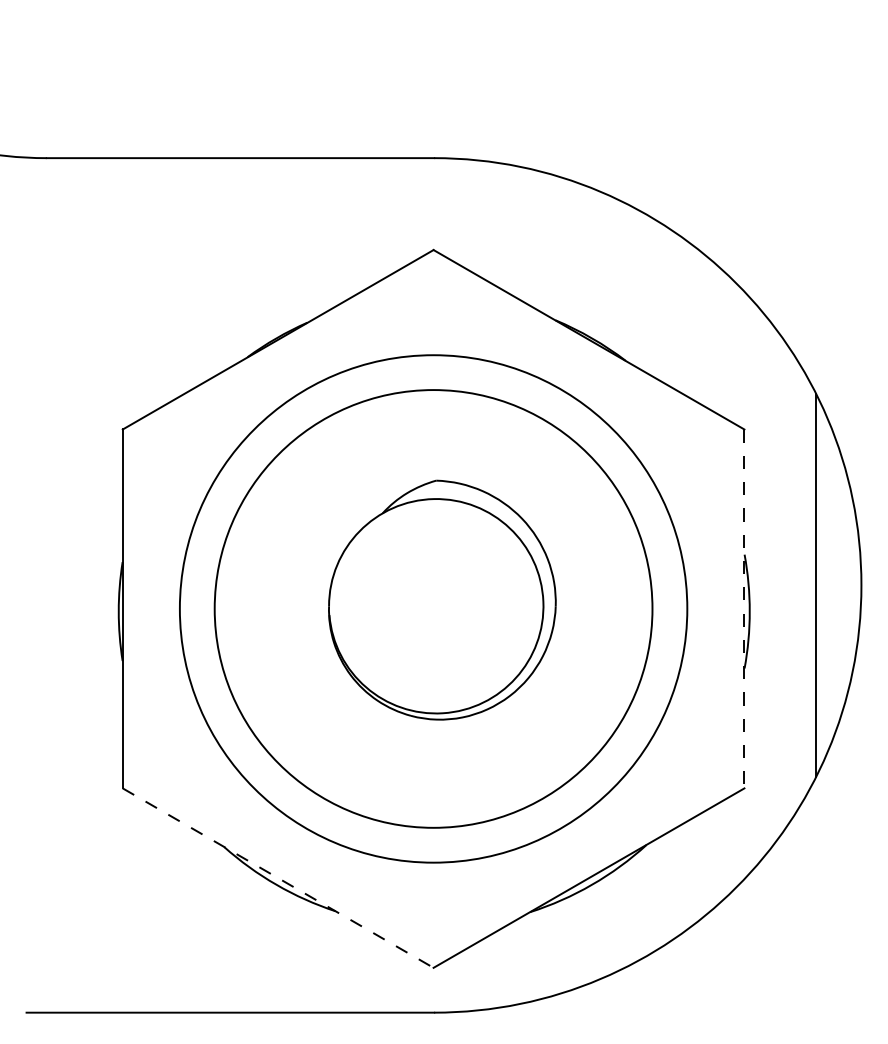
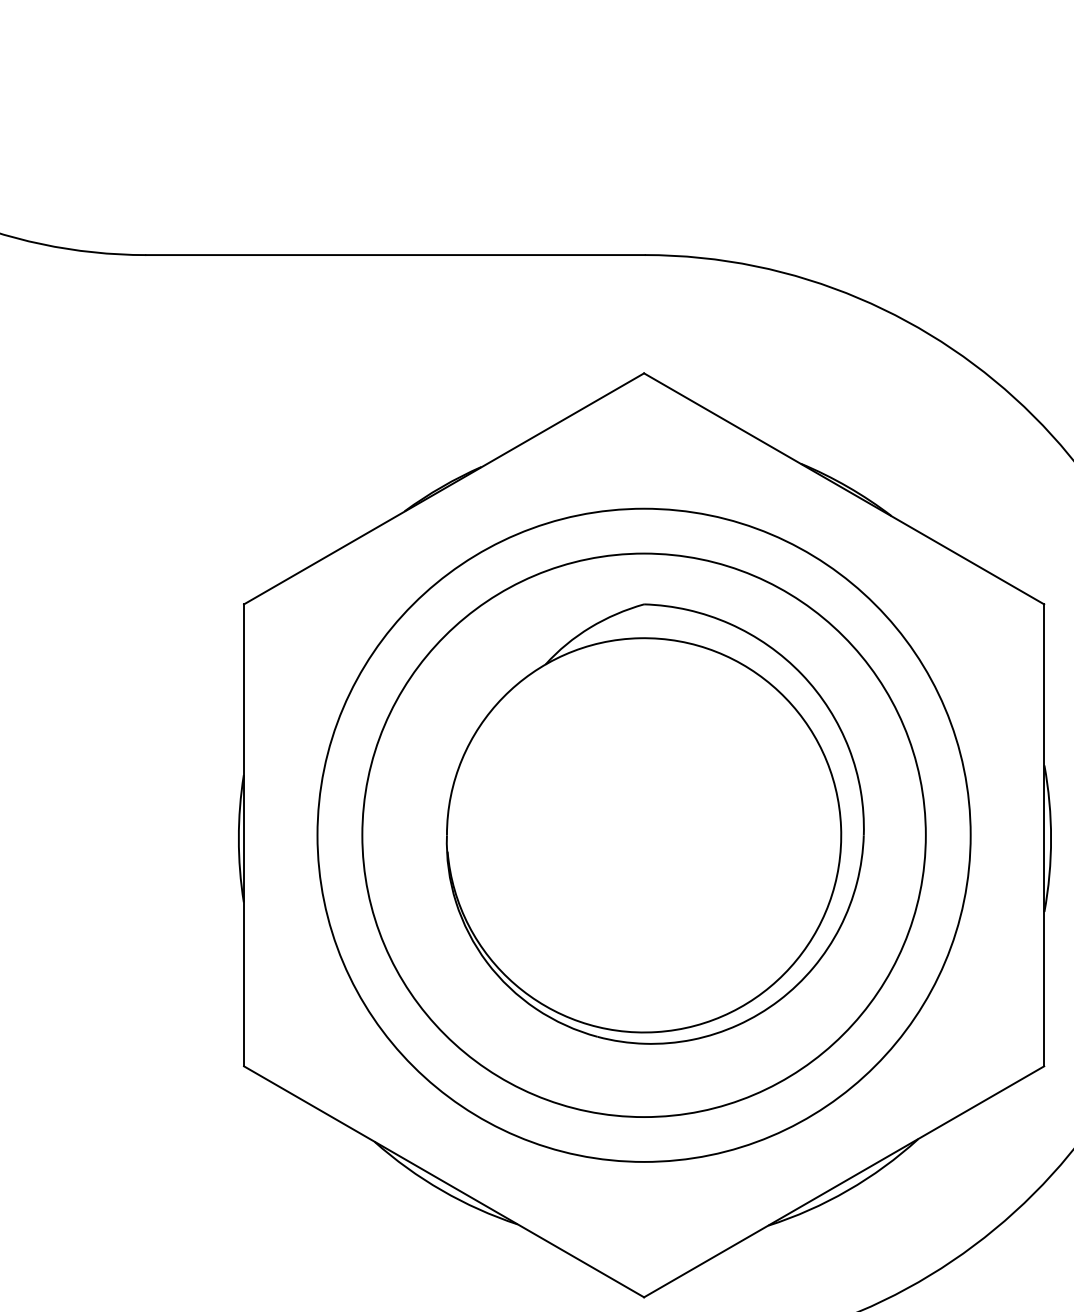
part: (442, 599) -> (655, 823), size x1.43
line: (744, 609) -> (1044, 836), dashed -> solid
line: (278, 878) -> (444, 1182), dashed -> solid

